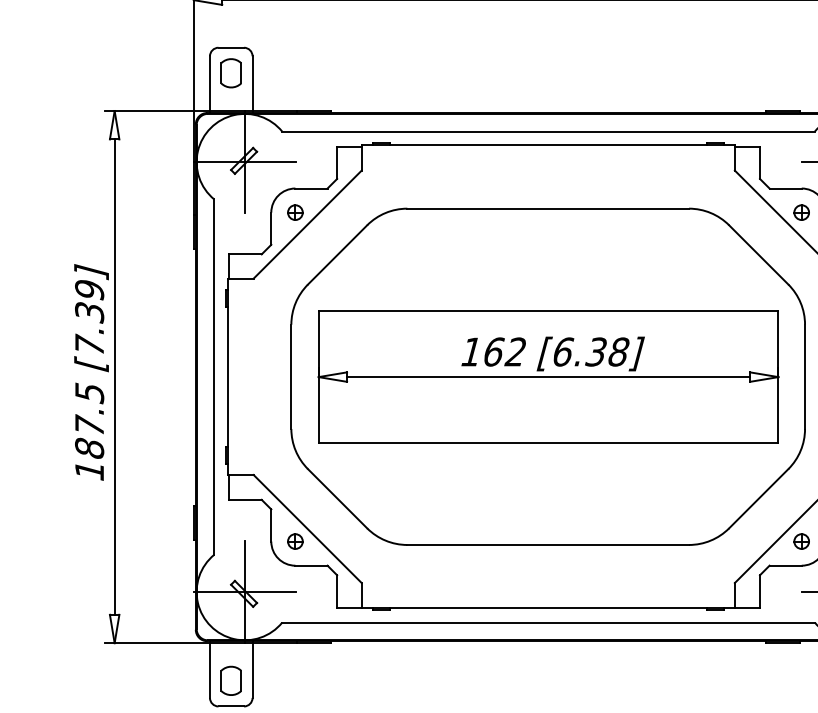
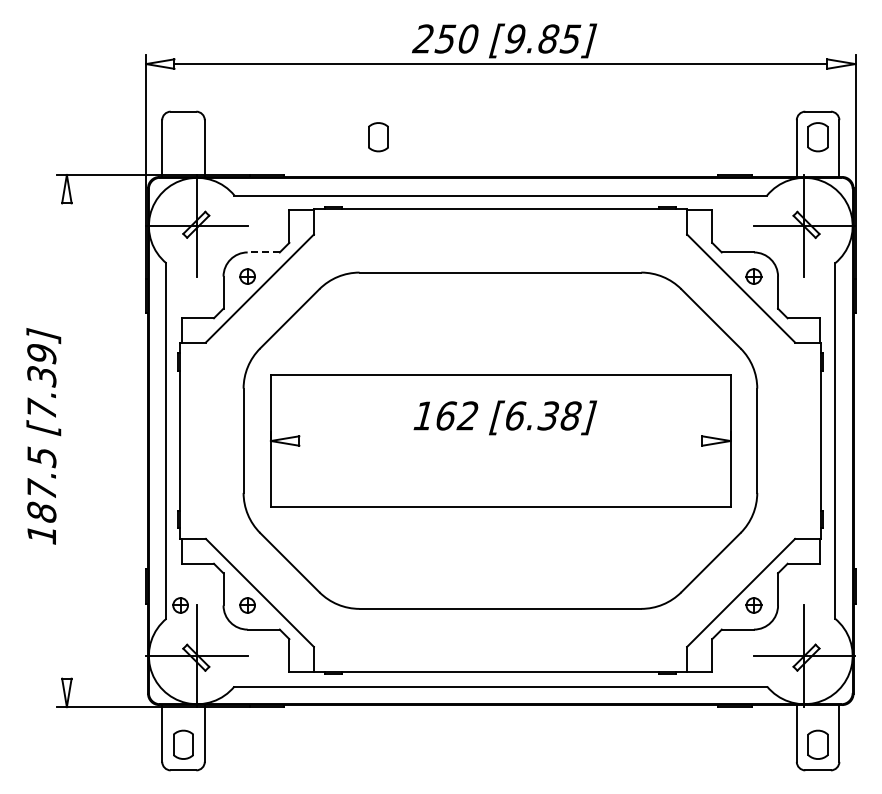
part: (231, 73) -> (378, 137), moved
line: (311, 188) -> (263, 252), solid -> dashed
line: (114, 376) -> (66, 440), removed
line: (548, 377) -> (500, 441), removed
part: (228, 541) -> (180, 605), added

